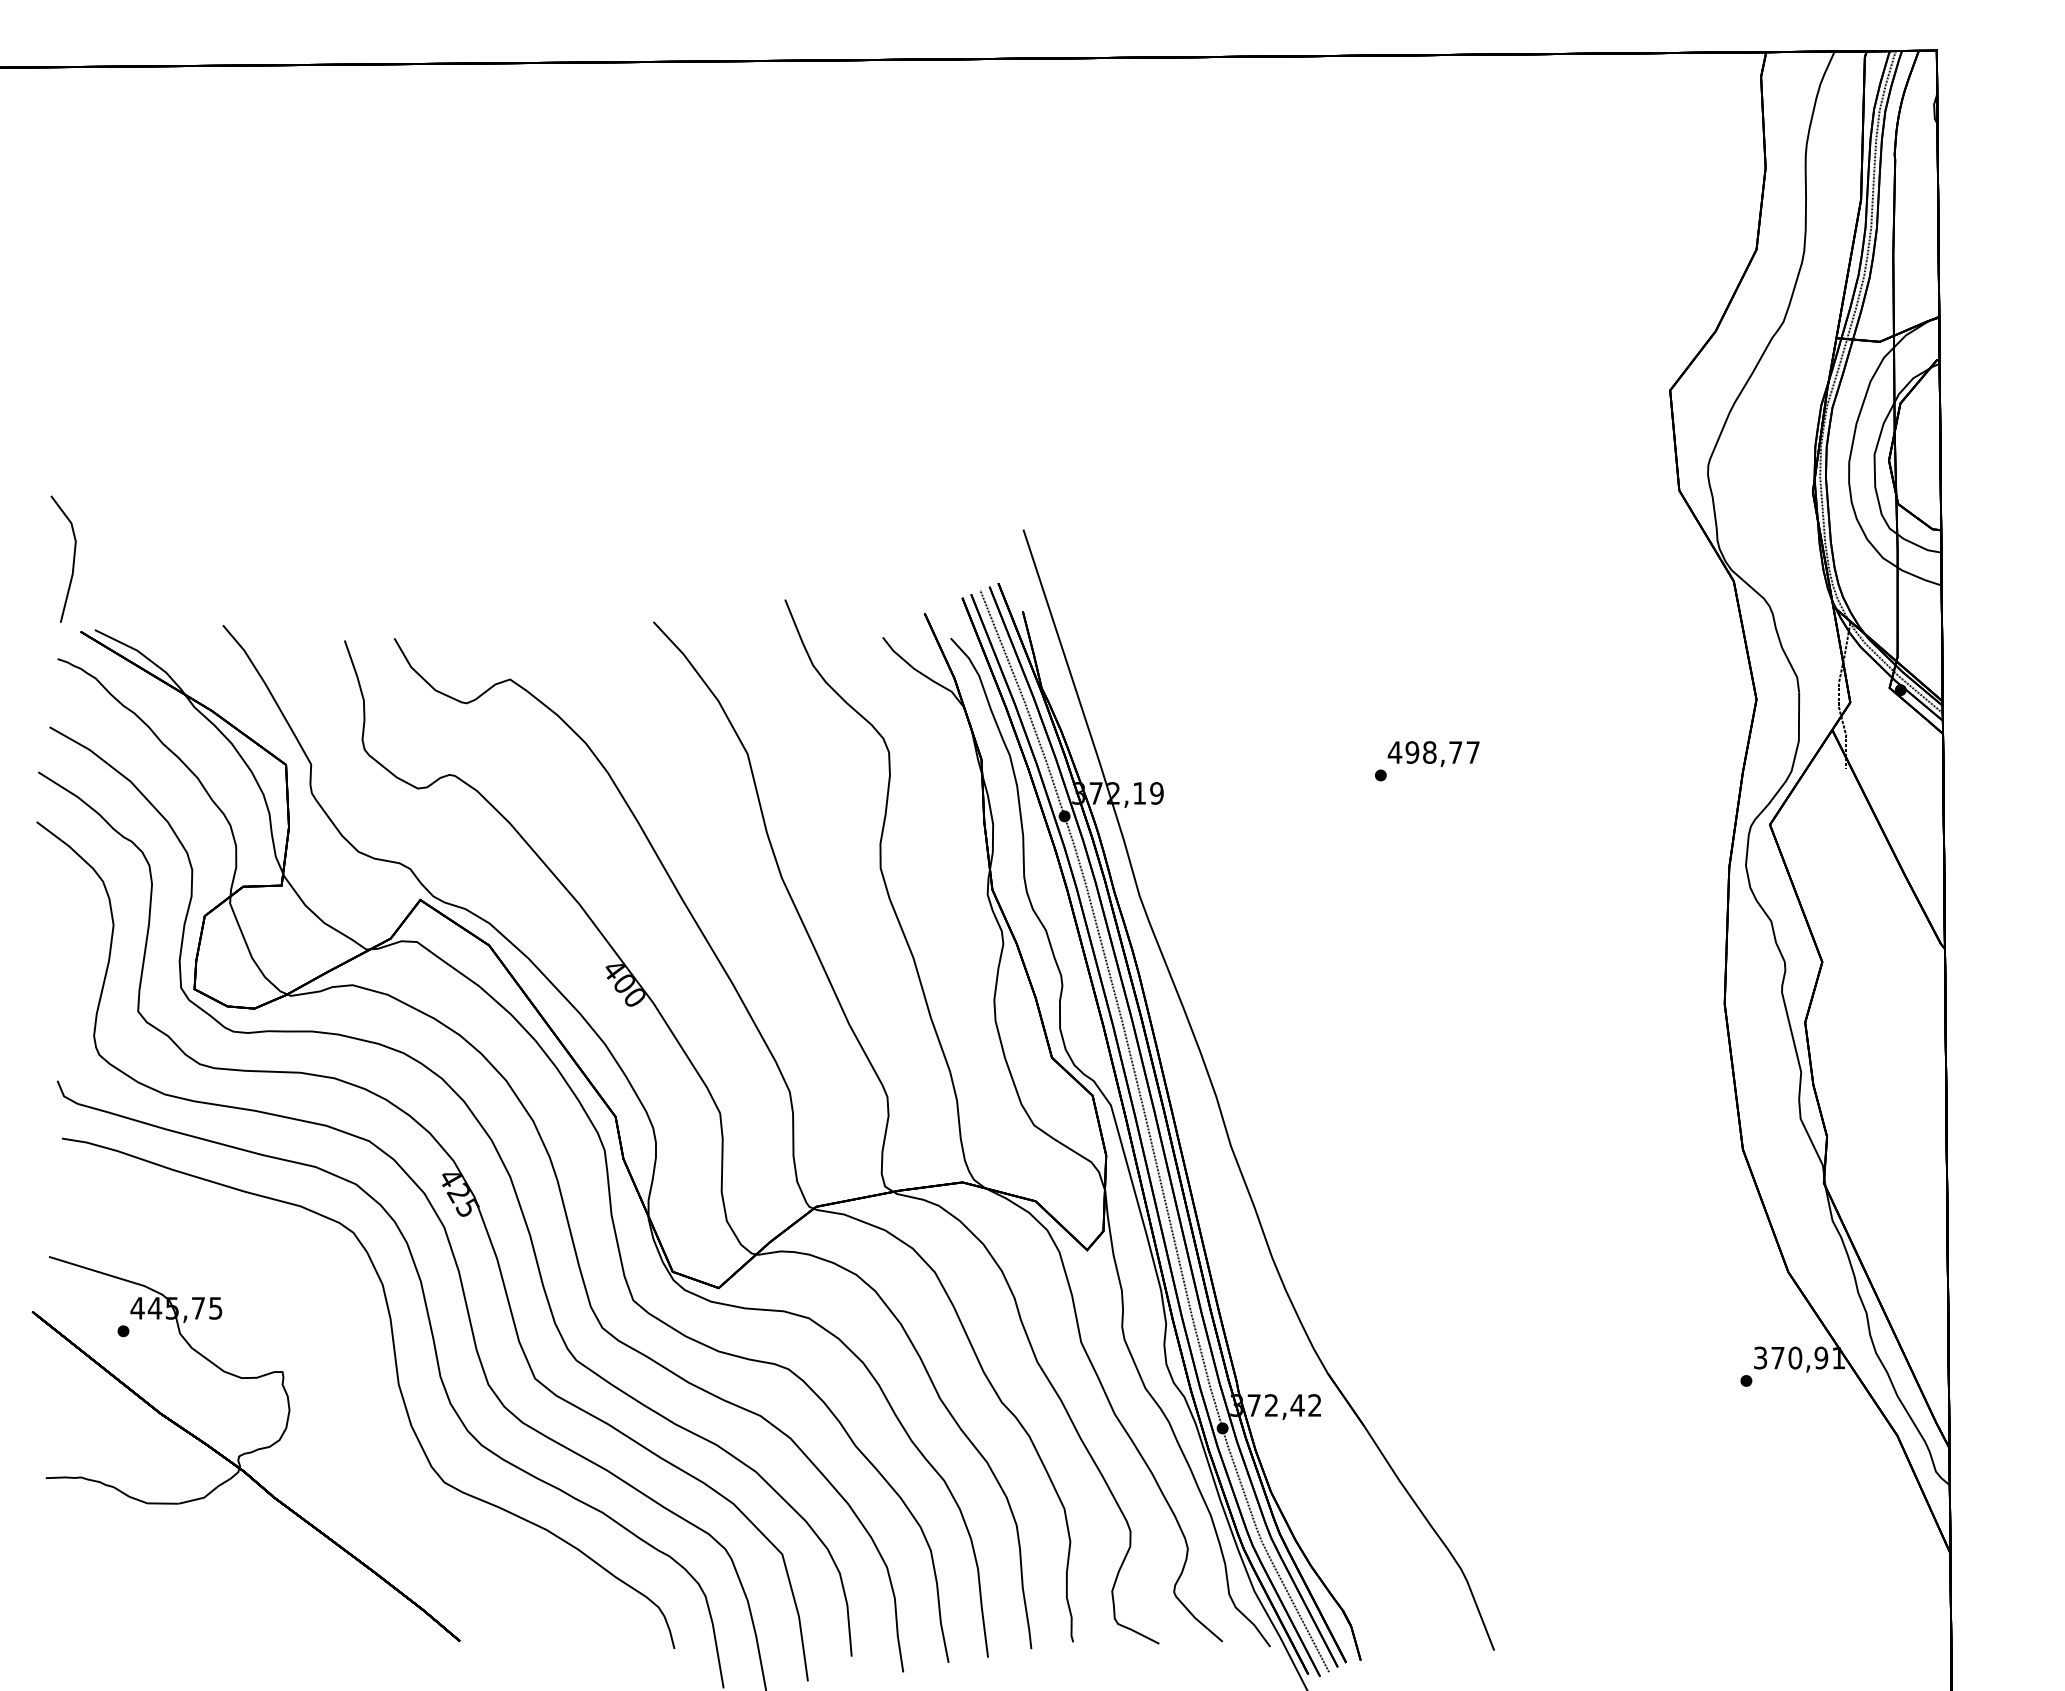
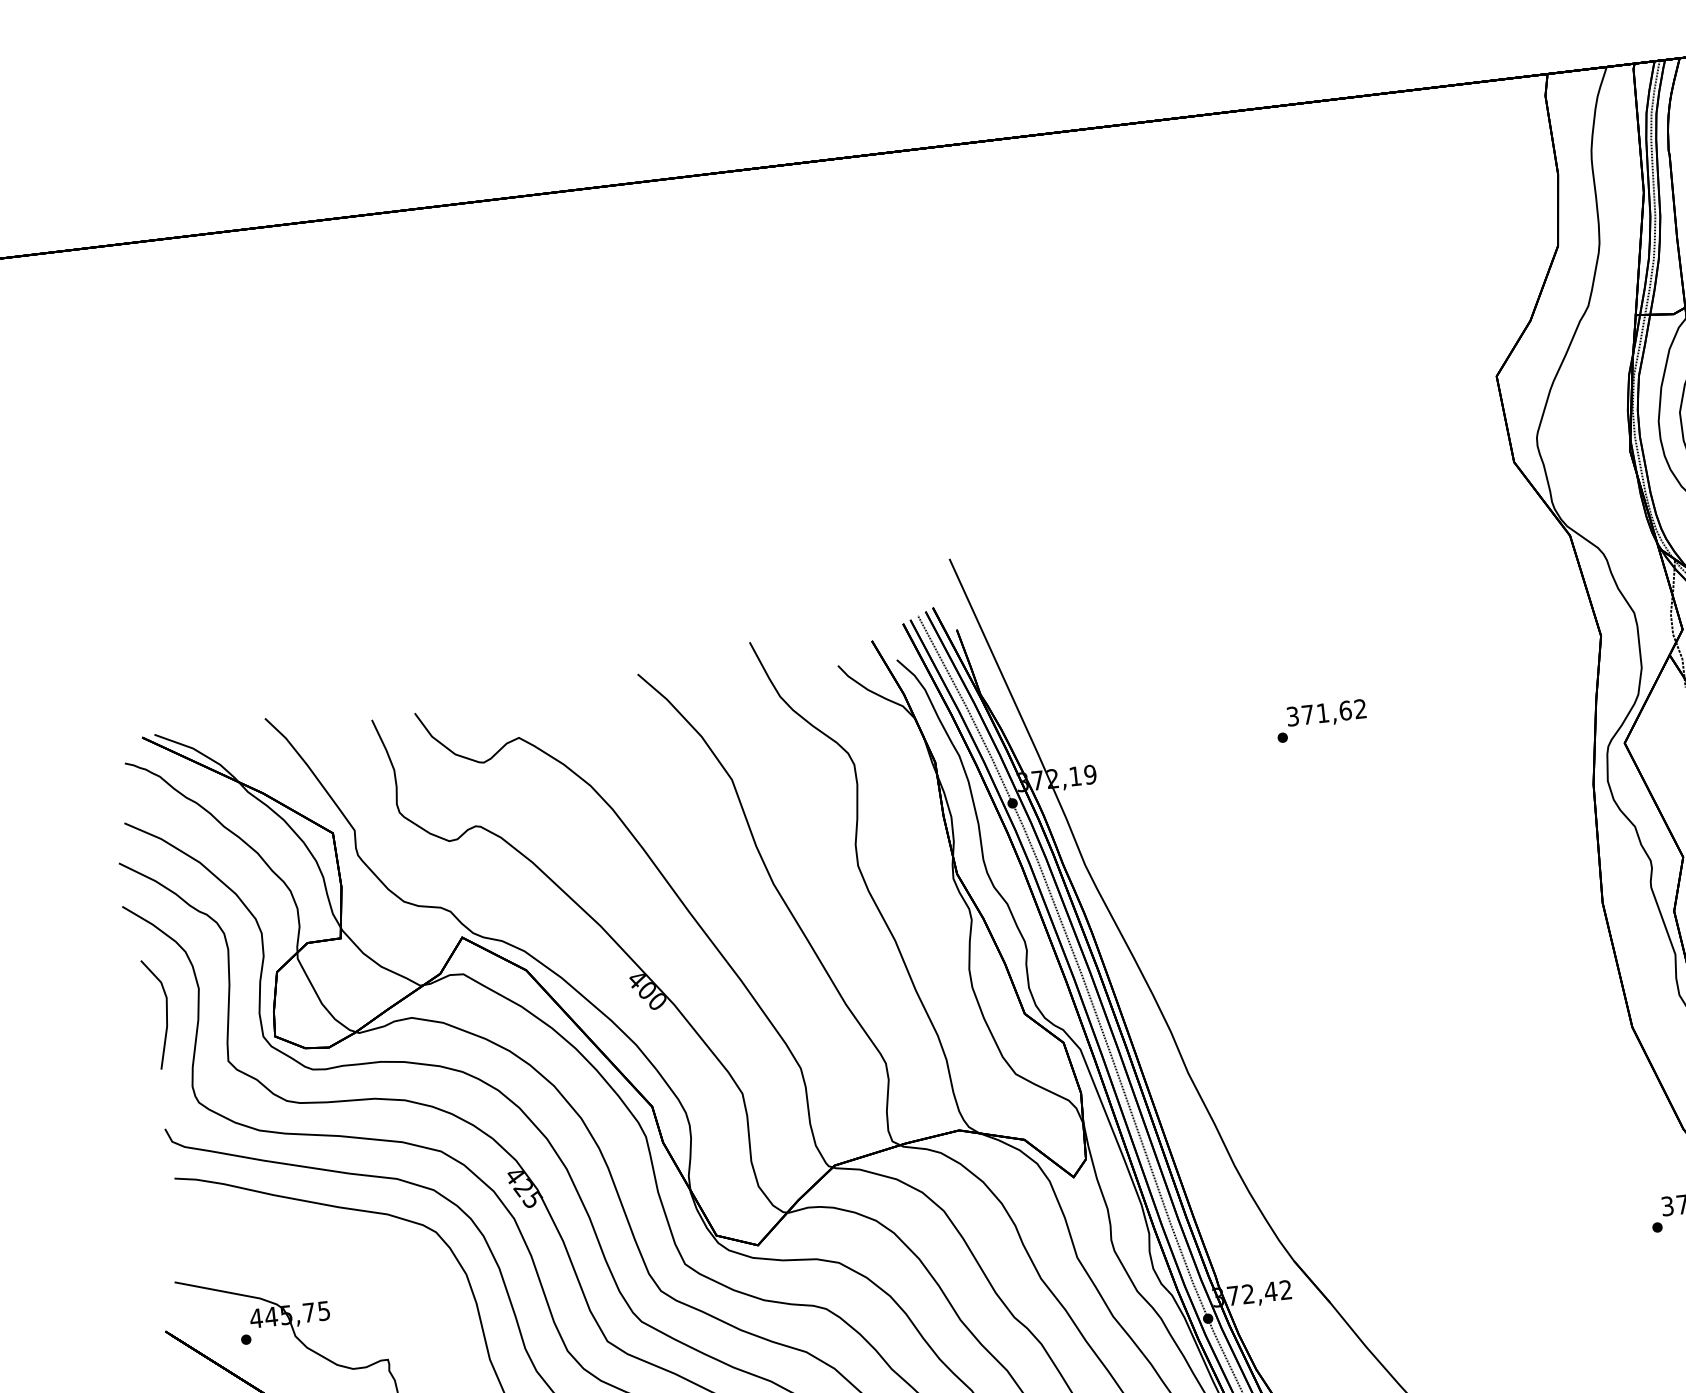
line: (72, 562) -> (165, 1016), moved
text: (1433, 752) -> (1326, 712), 498,77 -> 371,62

